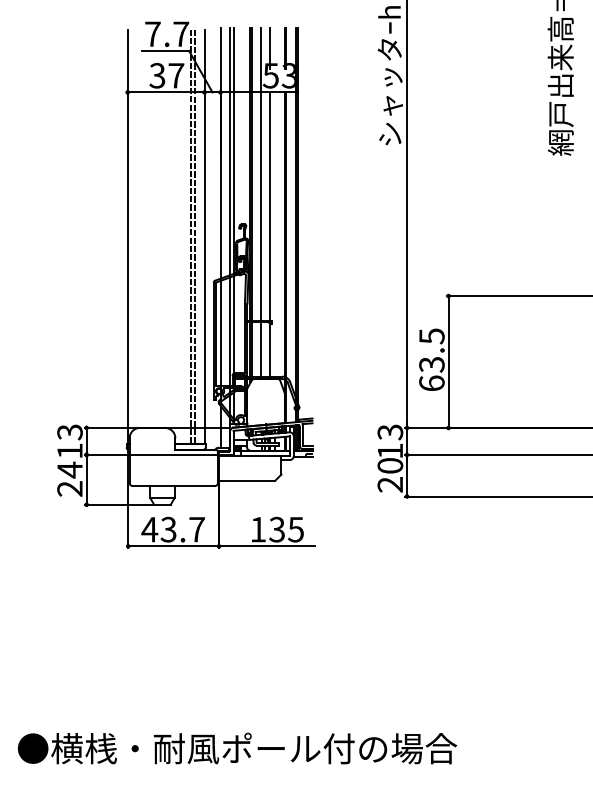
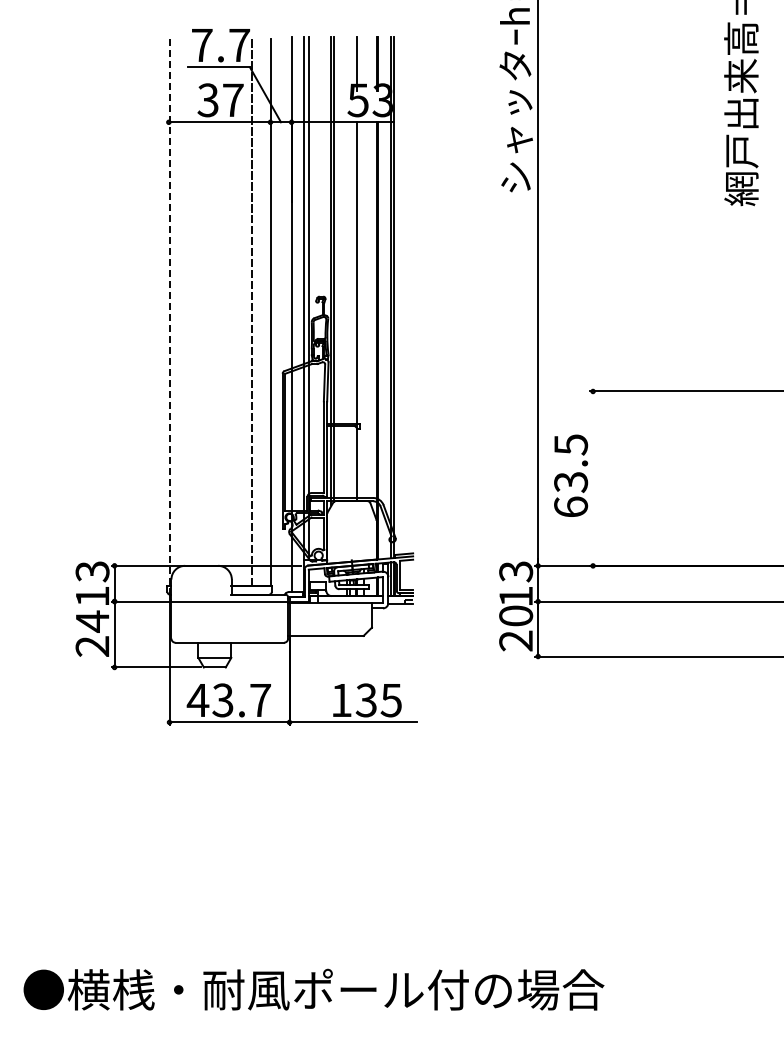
line: (261, 203) -> (345, 269), removed
line: (194, 236) -> (257, 312), removed
line: (128, 237) -> (169, 313), solid -> dashed
line: (448, 361) -> (593, 478), removed

